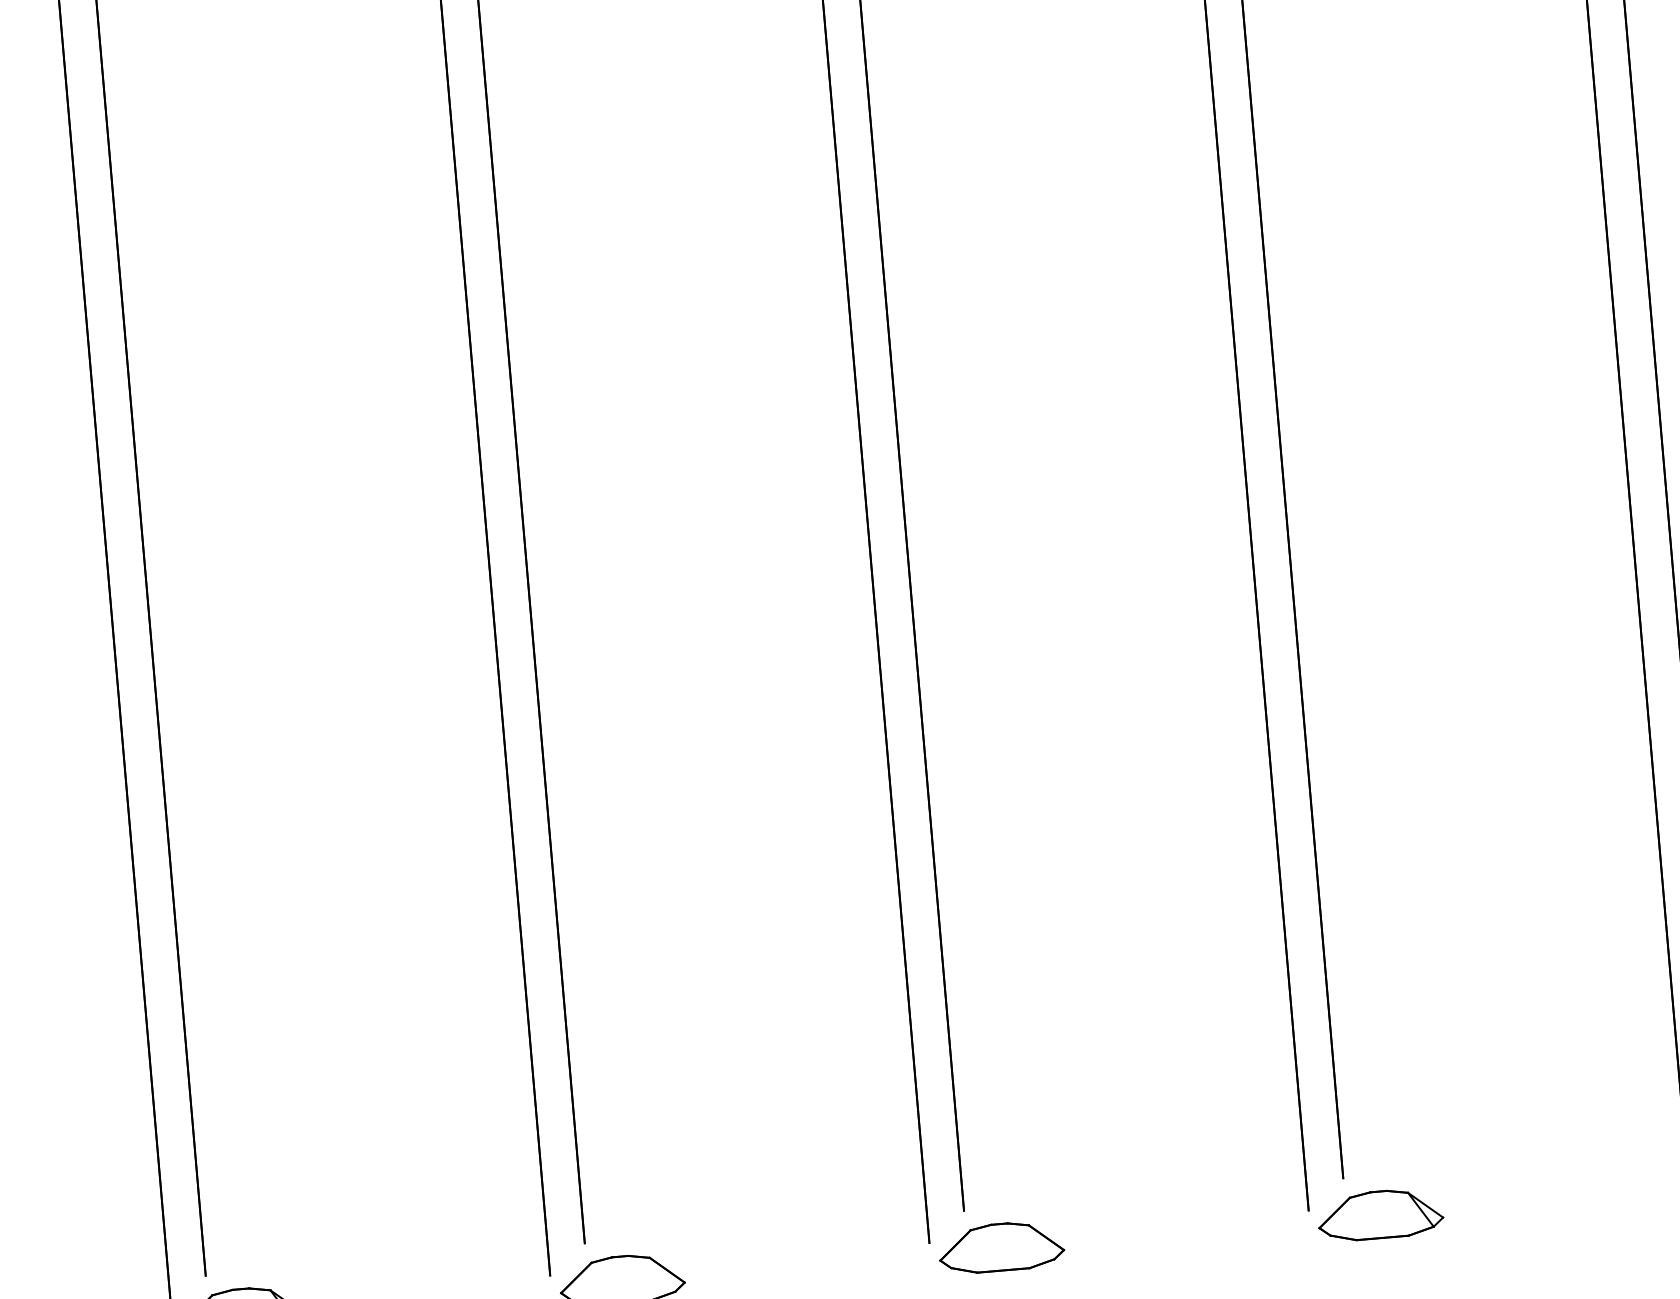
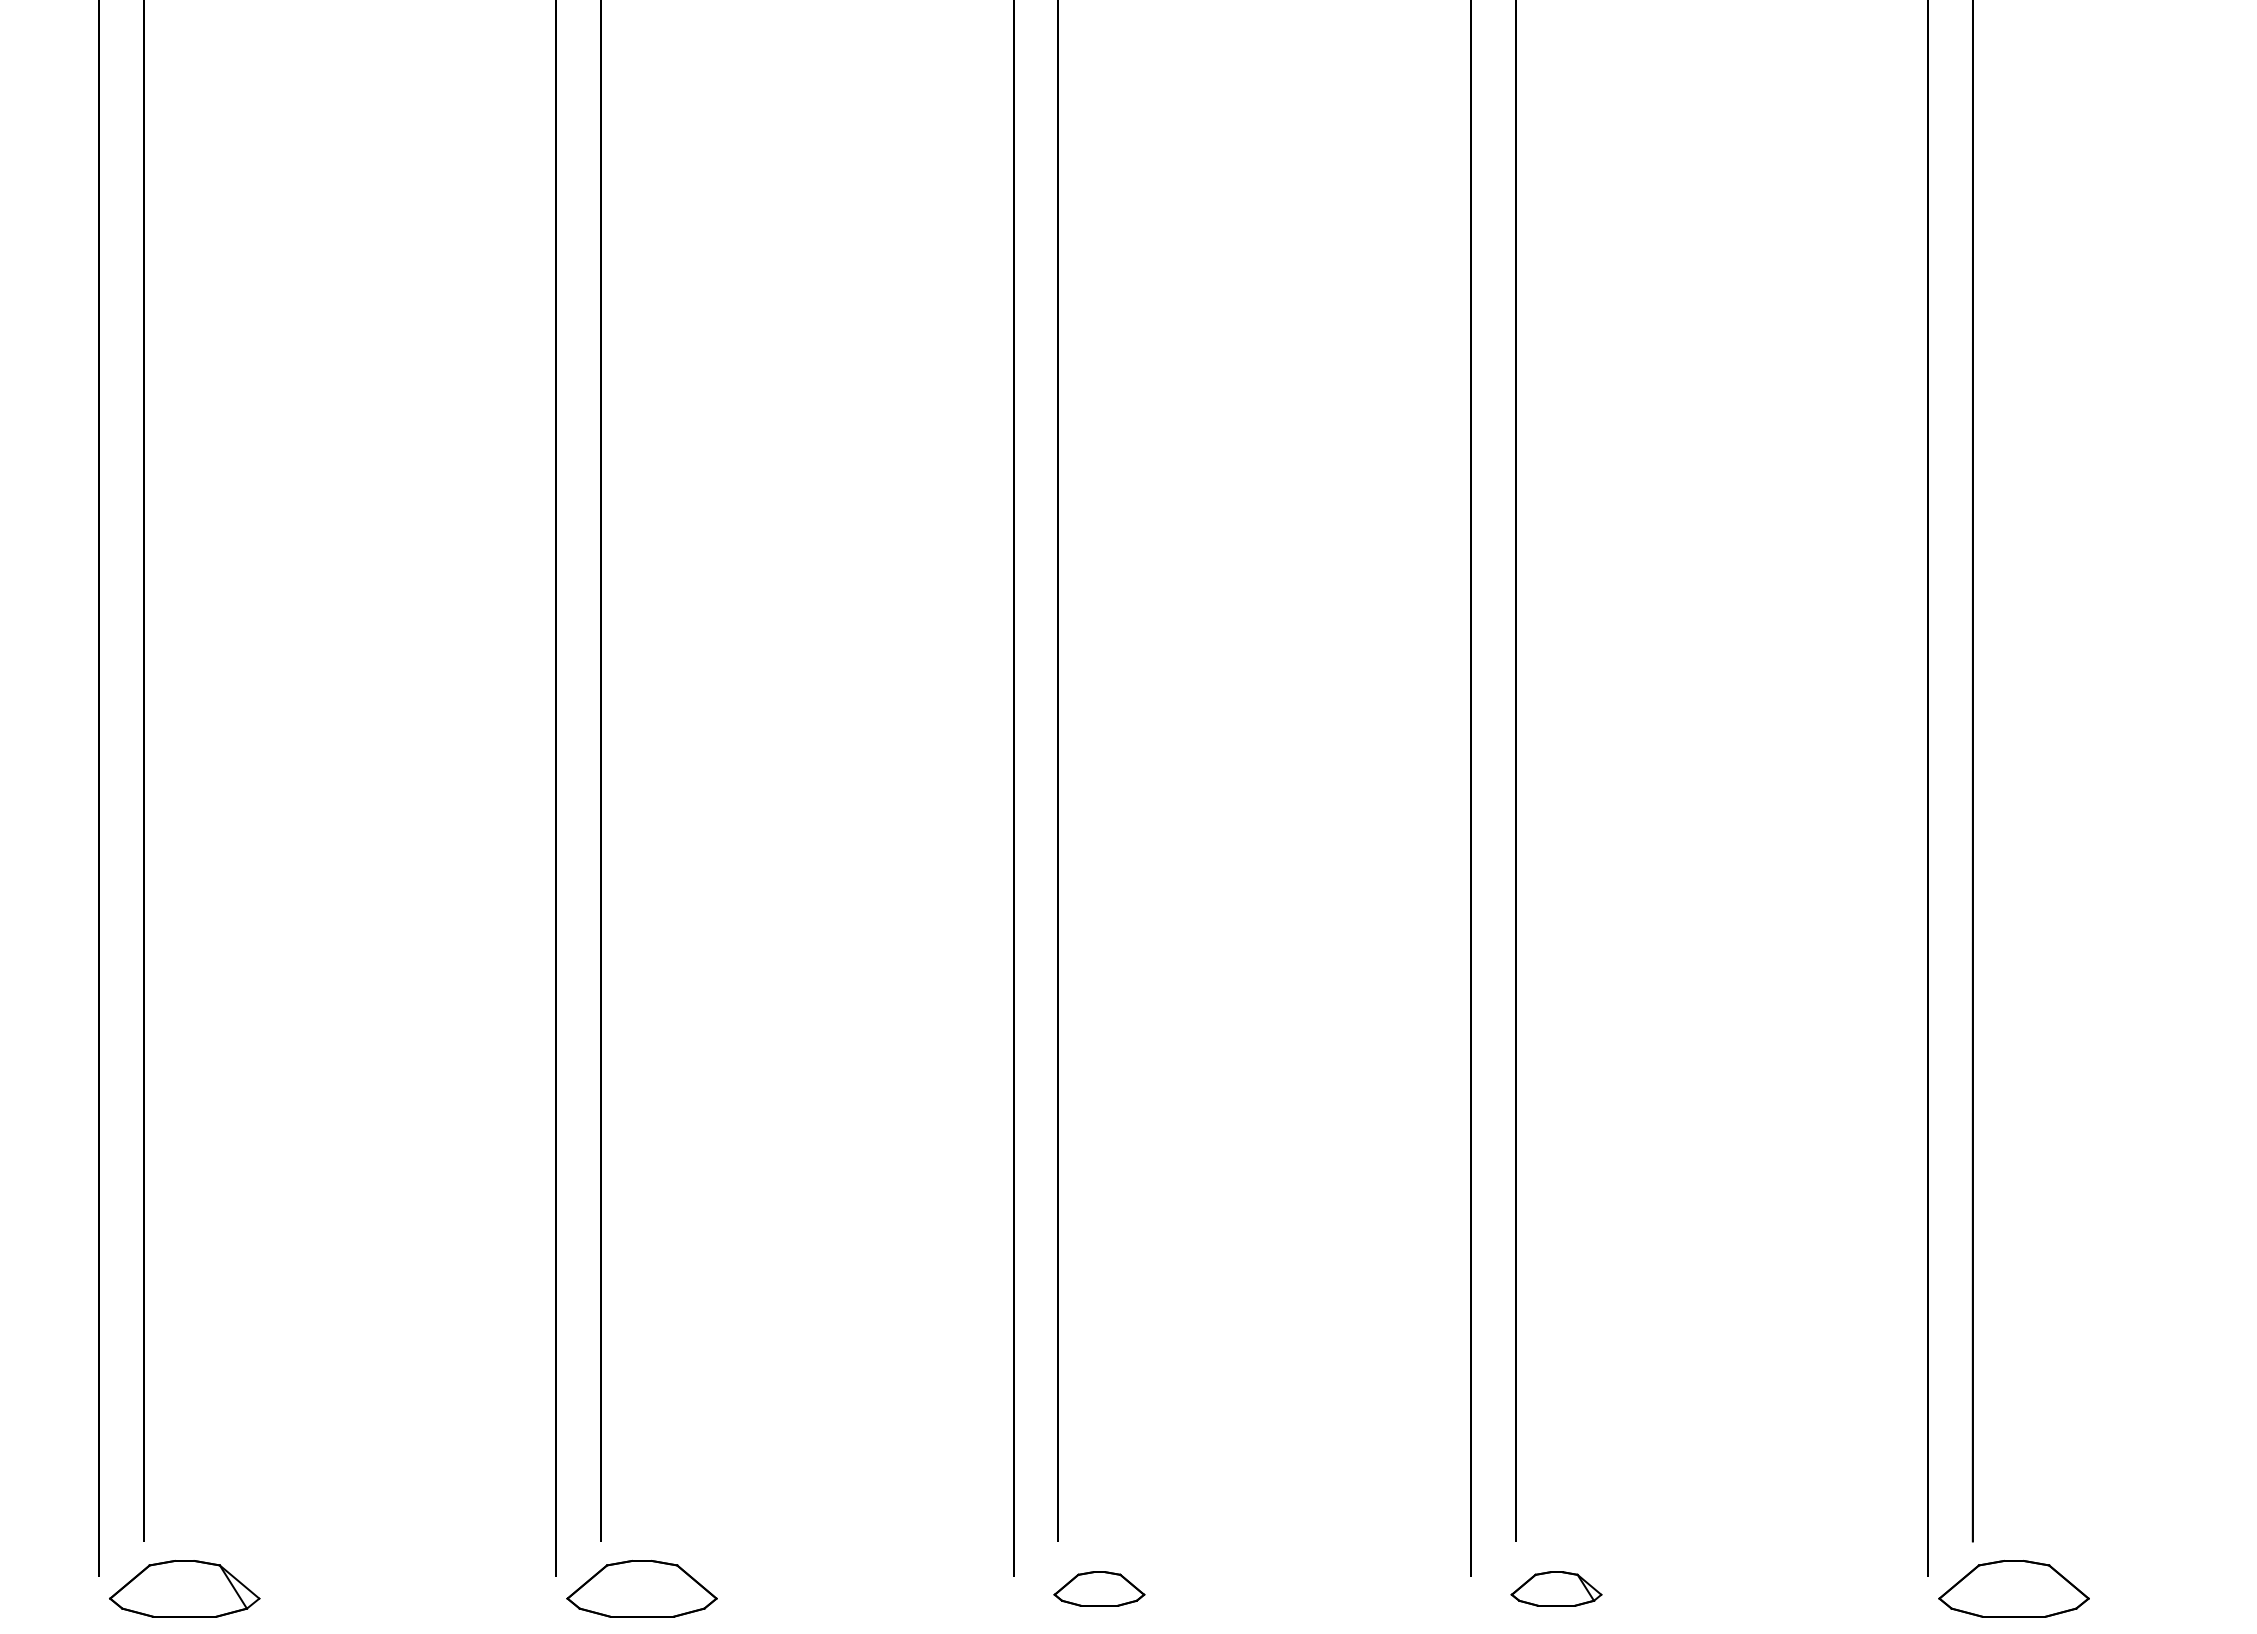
part: (1380, 1214) -> (1556, 1588), size x0.6
part: (1001, 1246) -> (1099, 1588), size x0.6

